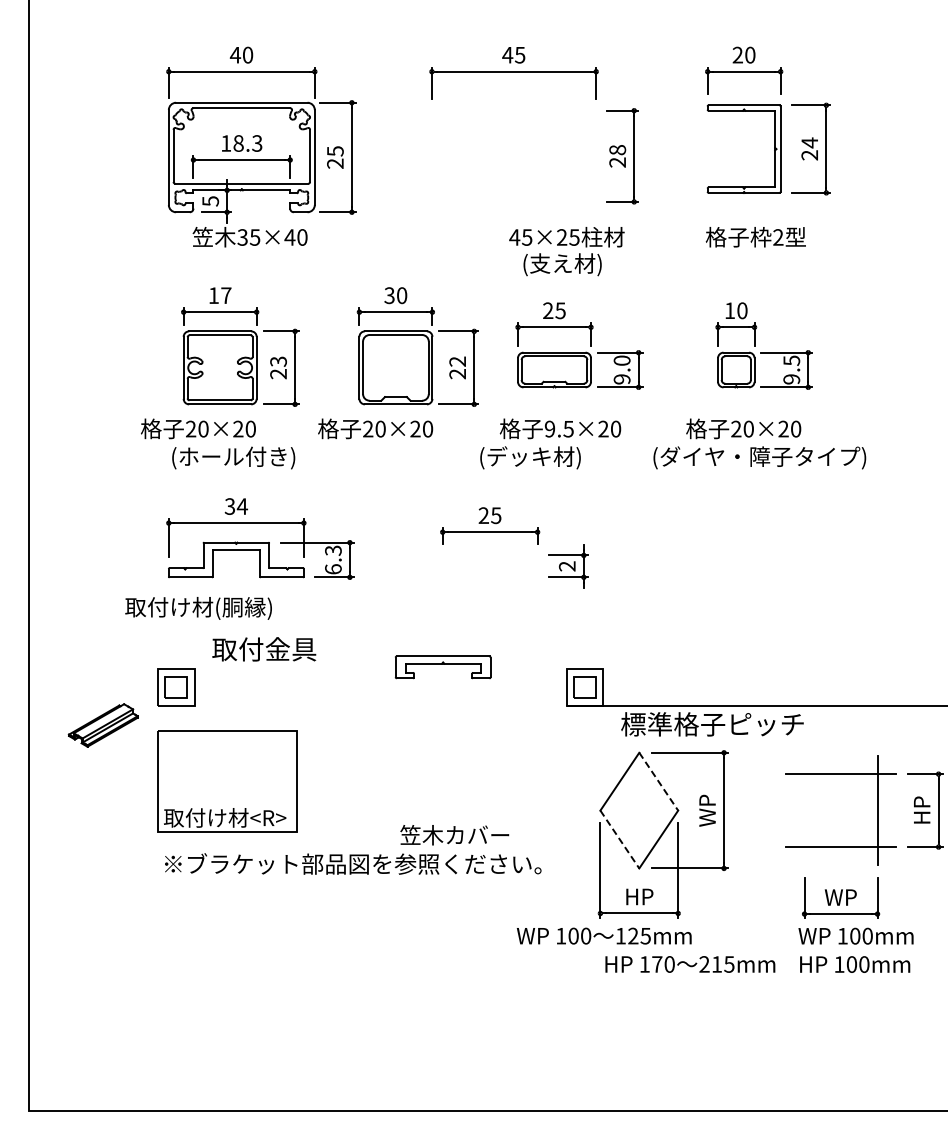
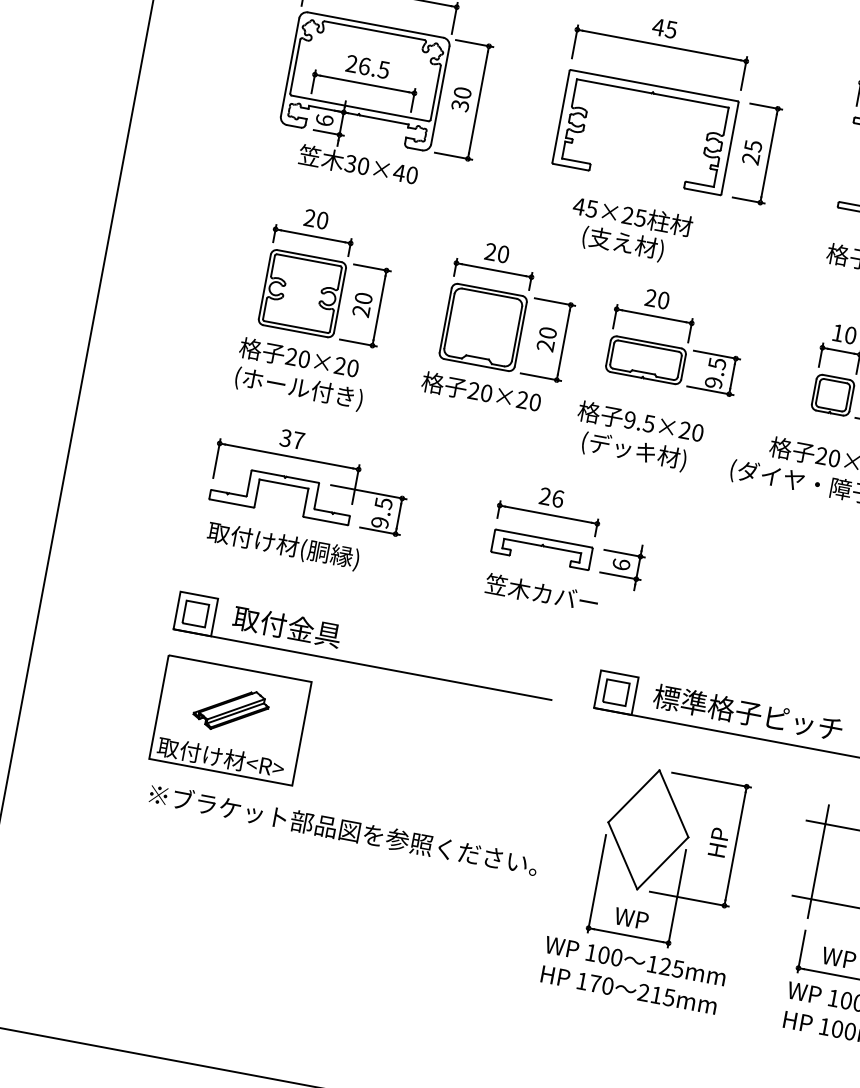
part: (513, 119) -> (652, 94), added
text: (241, 143) -> (367, 66), 18.3 -> 26.5
text: (617, 150) -> (753, 146), 28 -> 25
text: (335, 157) -> (461, 99), 25 -> 30
text: (210, 201) -> (324, 120), 5 -> 6
text: (254, 237) -> (362, 166), 35×40 -> 30×40
text: (566, 251) -> (629, 230), moved
text: (219, 295) -> (315, 219), 17 -> 20
text: (389, 295) -> (490, 251), 30 -> 20
text: (560, 310) -> (663, 300), 25 -> 20
text: (621, 360) -> (716, 363), 9.0 -> 9.5
text: (278, 361) -> (363, 298), 23 -> 20
text: (457, 361) -> (547, 332), 22 -> 20
text: (198, 428) -> (299, 357), moved
text: (375, 428) -> (481, 391), moved
text: (530, 457) -> (634, 451), moved
text: (242, 506) -> (298, 440), 34 -> 37
text: (496, 515) -> (558, 498), 25 -> 26
text: (333, 559) -> (382, 512), 6.3 -> 9.5
text: (567, 566) -> (621, 564), 2 -> 6
text: (198, 608) -> (283, 546), moved
text: (264, 649) -> (287, 626), moved
part: (442, 667) -> (541, 549), moved
line: (341, 705) -> (362, 664), added
text: (712, 724) -> (748, 713), moved
part: (102, 725) -> (230, 709), moved
line: (658, 781) -> (673, 803), dashed -> solid
text: (707, 810) -> (718, 842), WP -> HP
line: (804, 810) -> (818, 861), added
text: (454, 835) -> (541, 593), moved
line: (619, 839) -> (622, 855), dashed -> solid
text: (639, 896) -> (632, 918), HP -> WP
text: (603, 935) -> (634, 960), moved
text: (690, 964) -> (629, 990), moved

